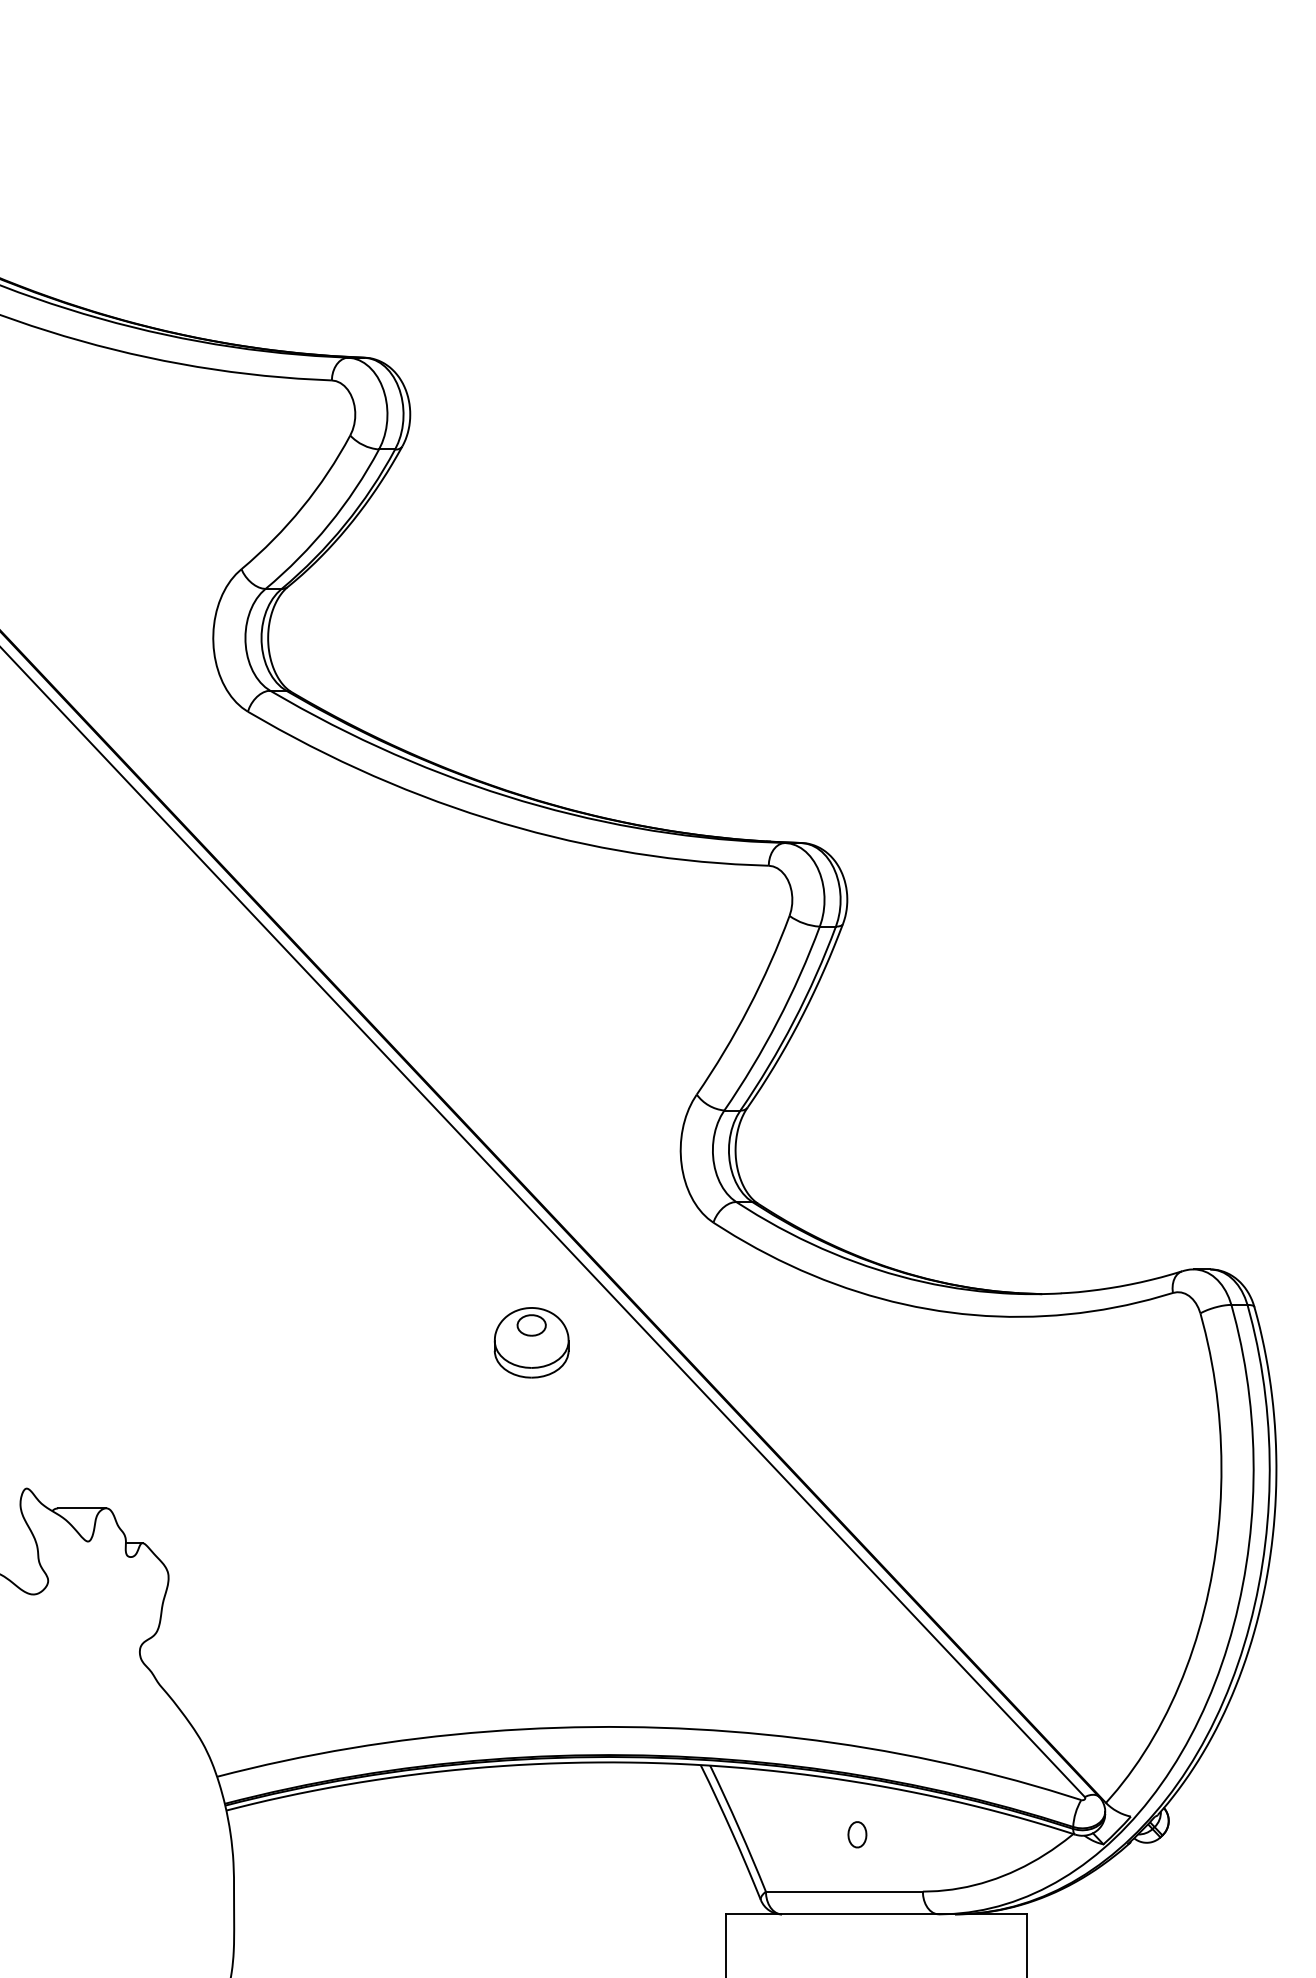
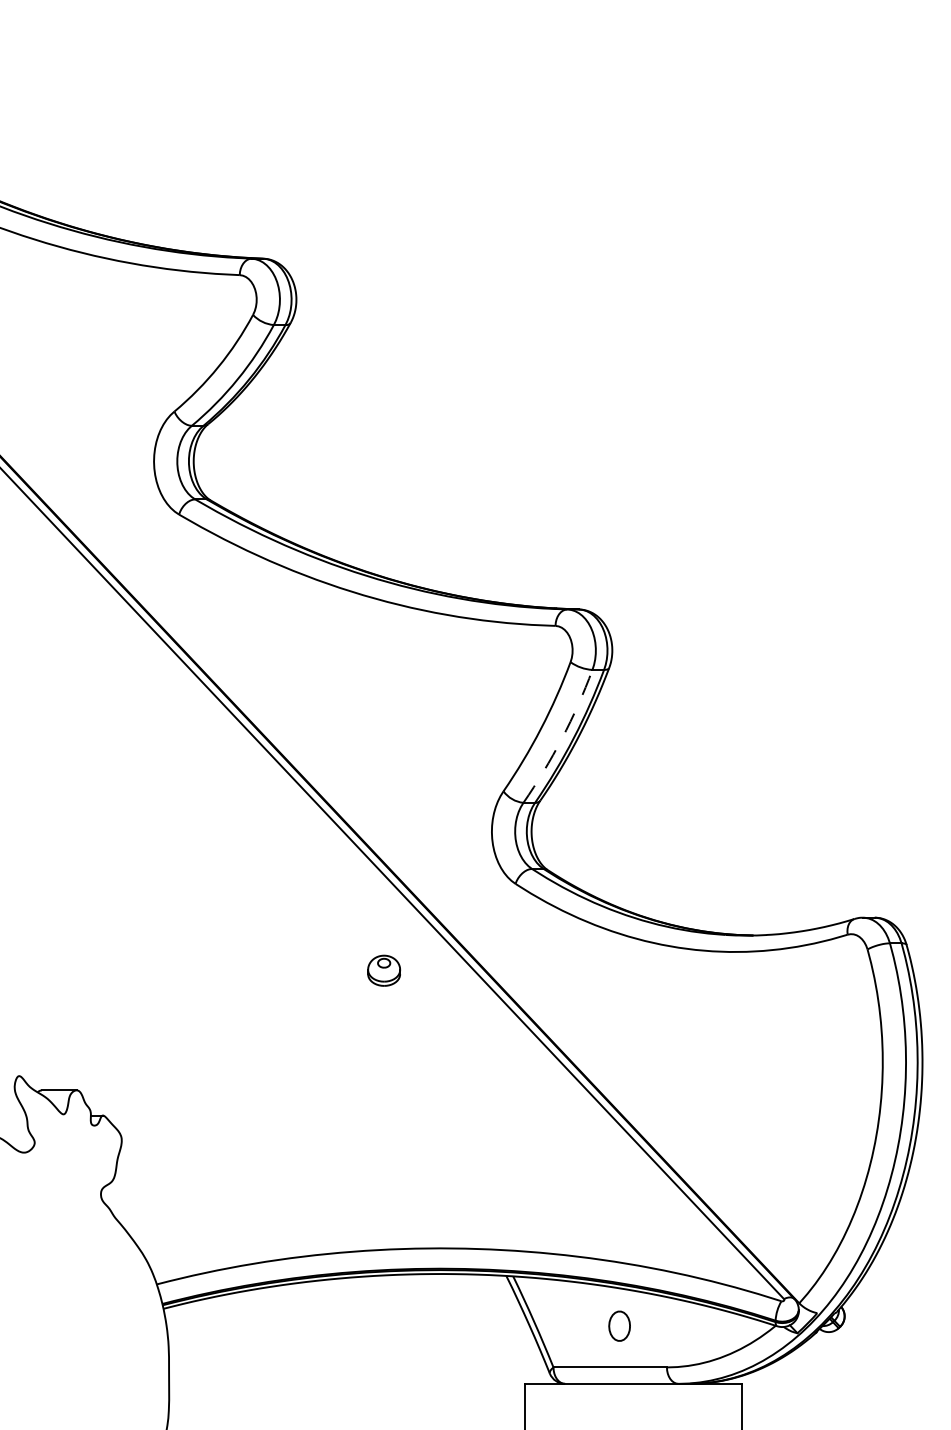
arc: (777, 1021) -> (561, 738), solid -> dashed
part: (531, 1342) -> (384, 970), size x0.6
part: (857, 1834) -> (619, 1326), size x1.6

